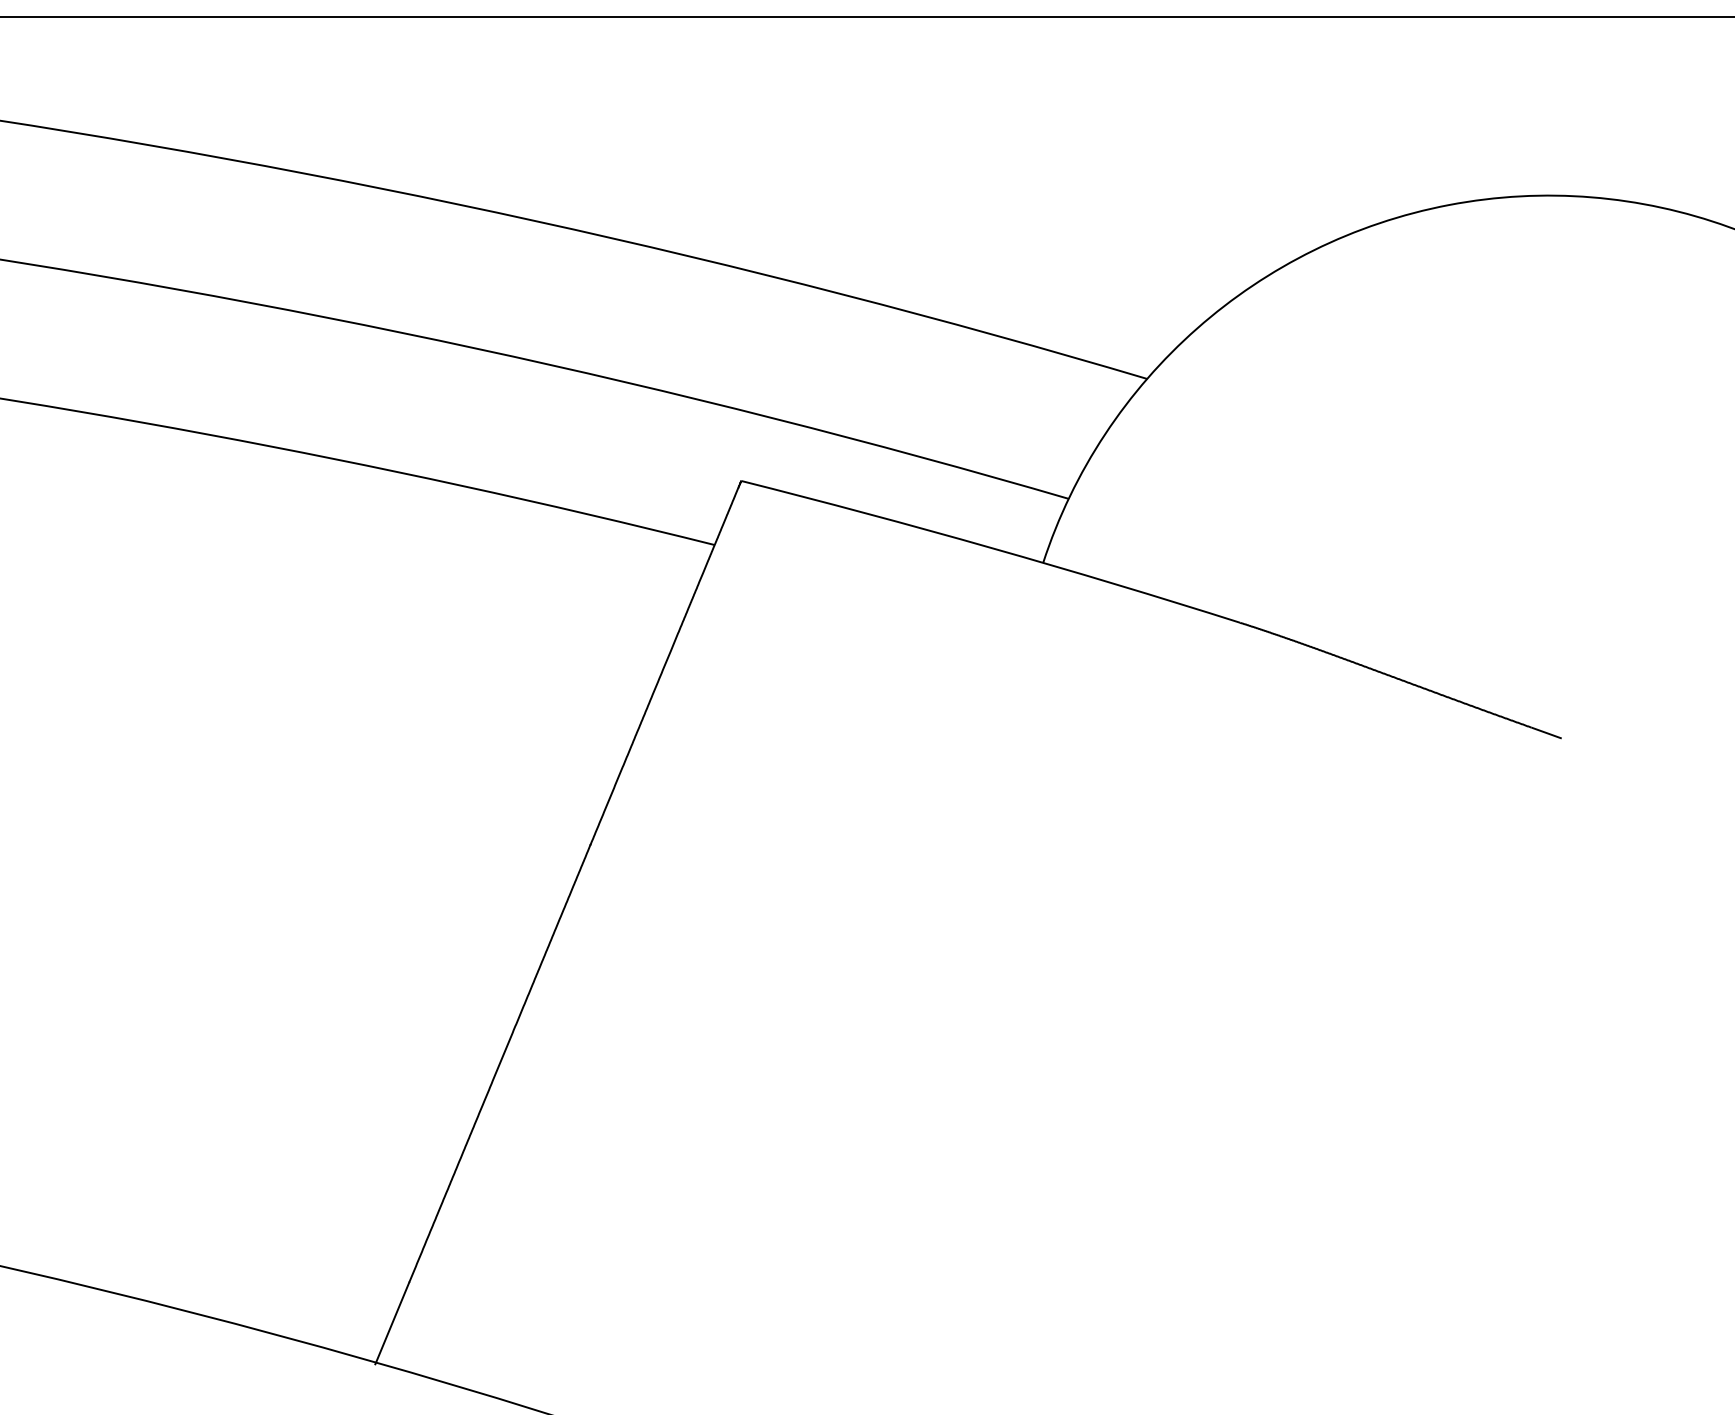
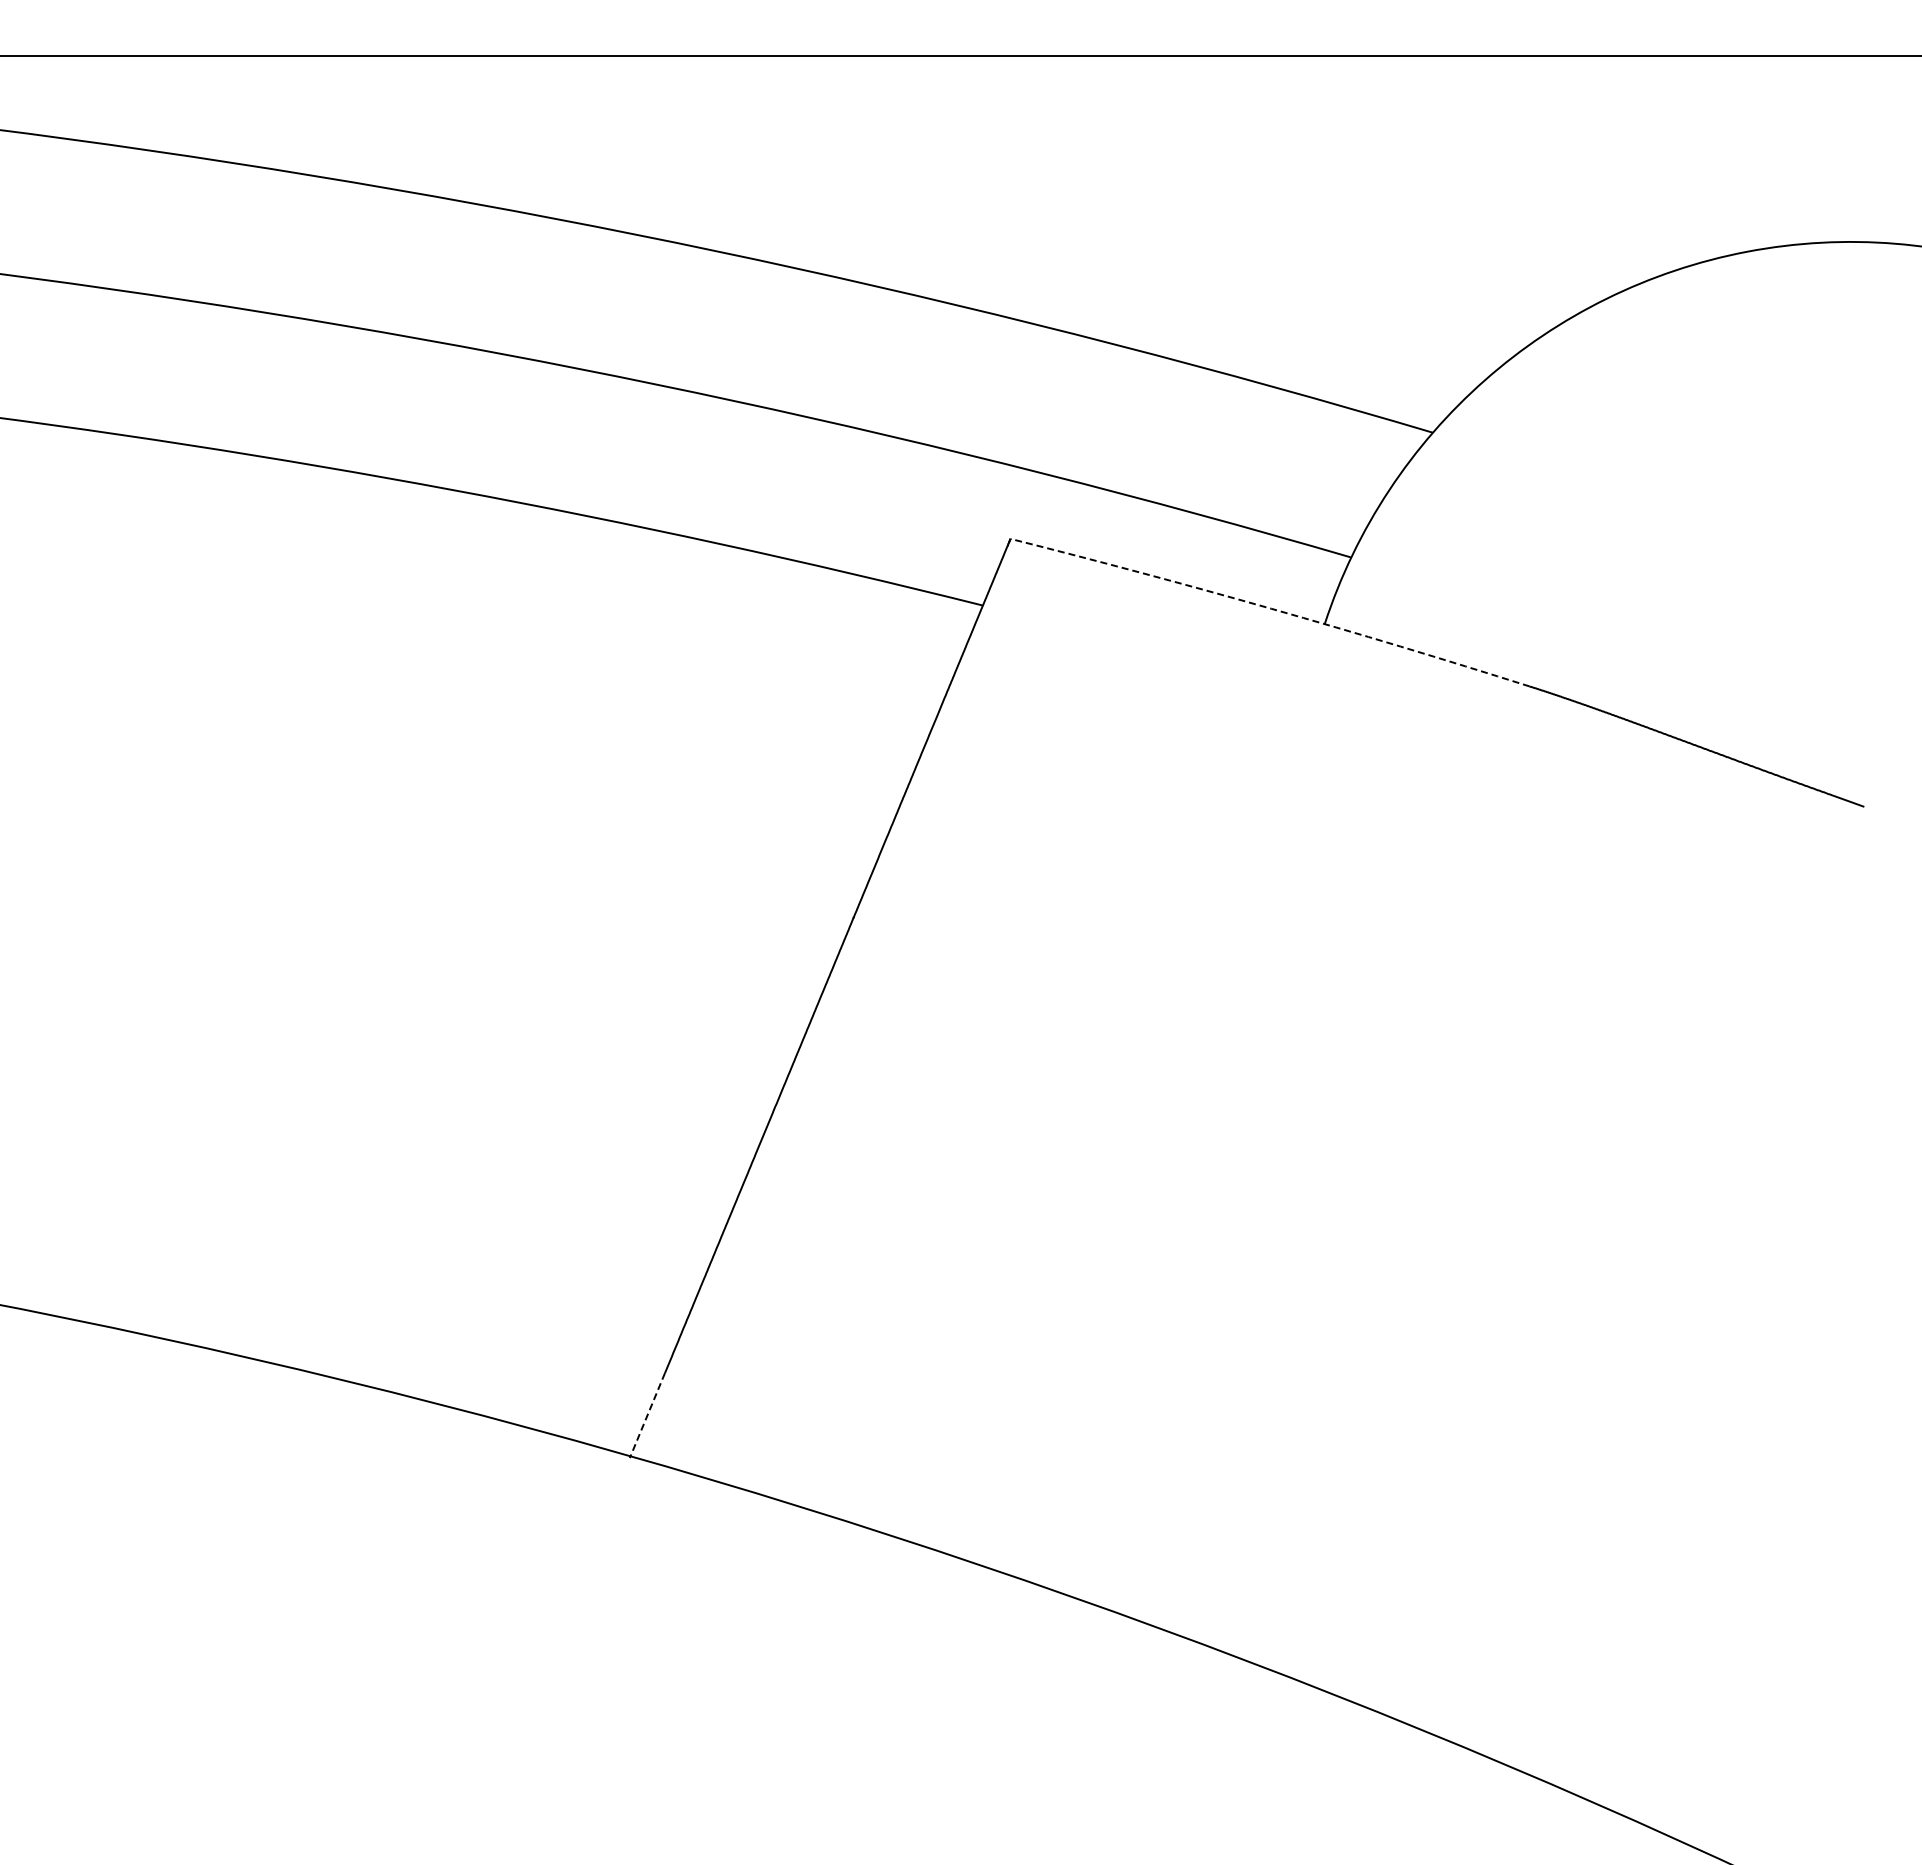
arc: (992, 547) -> (1271, 608), solid -> dashed
line: (392, 1323) -> (647, 1415), solid -> dashed

